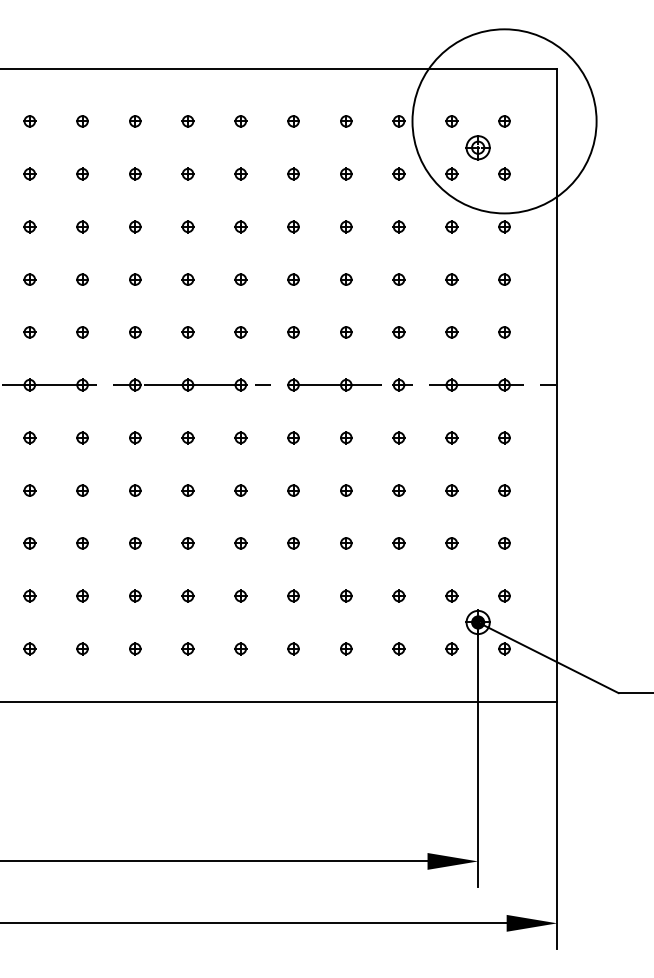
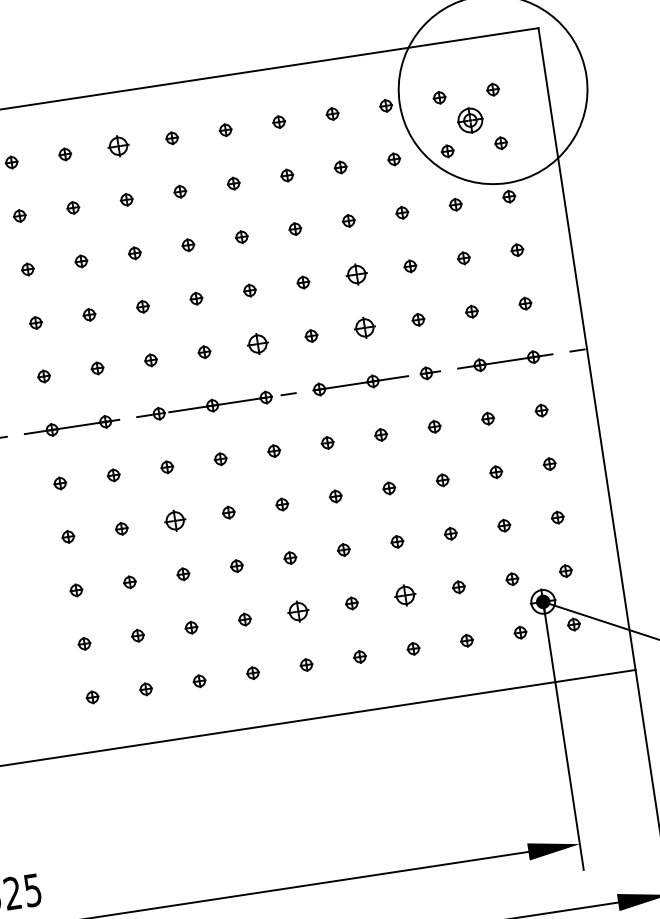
part: (135, 121) -> (118, 146), size x1.6
part: (346, 279) -> (357, 274), size x1.6
part: (240, 332) -> (257, 344), size x1.6
part: (346, 332) -> (365, 328), size x1.6
part: (135, 490) -> (175, 520), size x1.6
part: (240, 595) -> (298, 610), size x1.6
part: (346, 595) -> (405, 594), size x1.6

